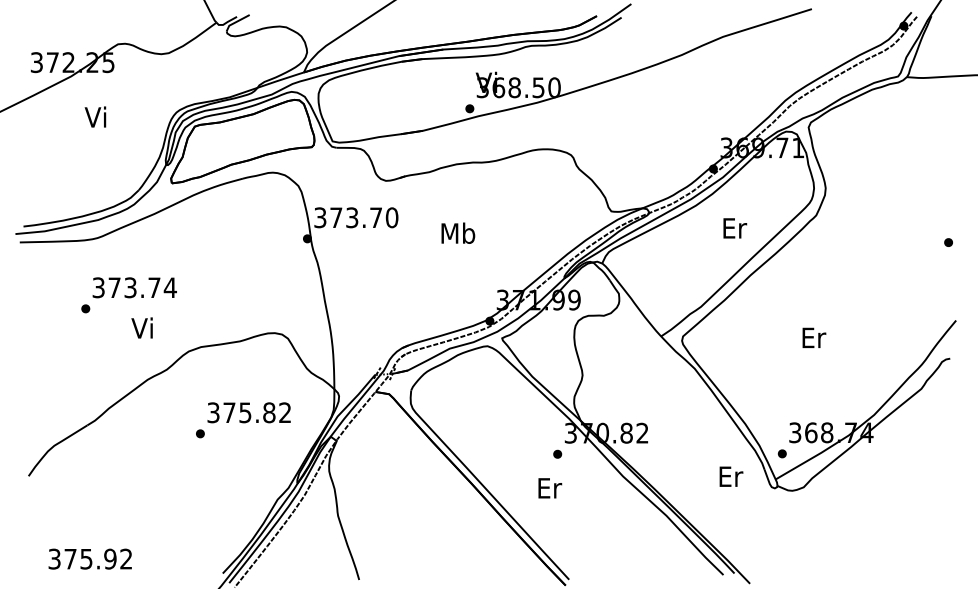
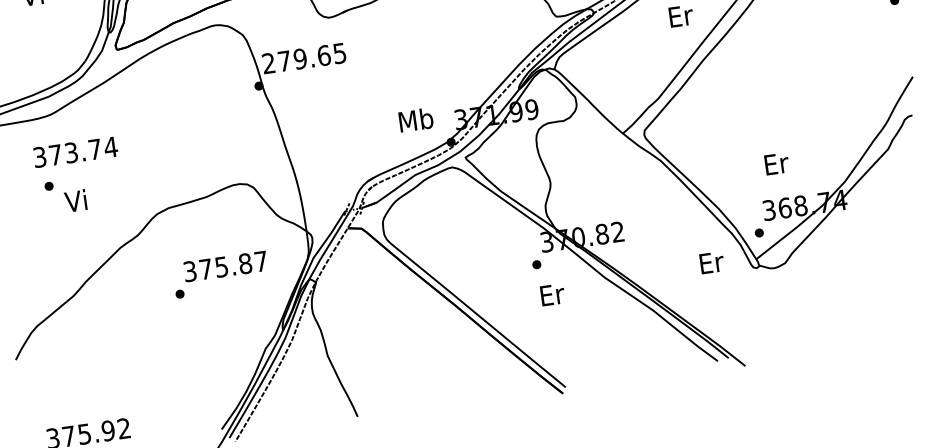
text: (356, 217) -> (304, 58), 373.70 -> 279.65
text: (458, 232) -> (416, 119), moved
text: (134, 287) -> (75, 151), moved
text: (141, 327) -> (75, 200), moved
text: (814, 337) -> (777, 163), moved
text: (285, 412) -> (261, 261), 375.82 -> 375.87
text: (550, 488) -> (553, 294), moved

